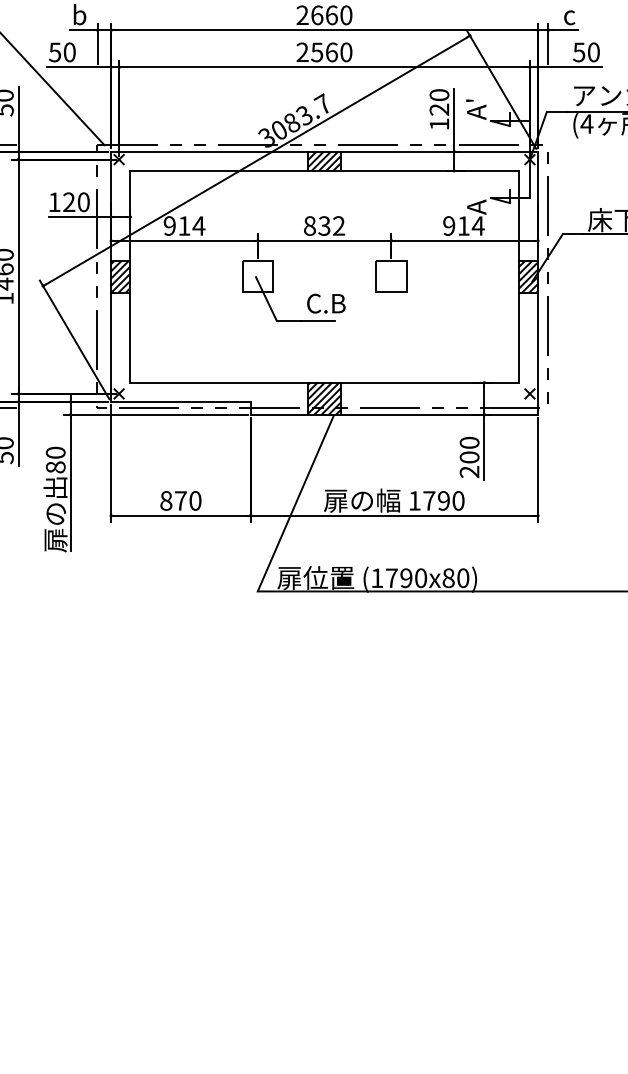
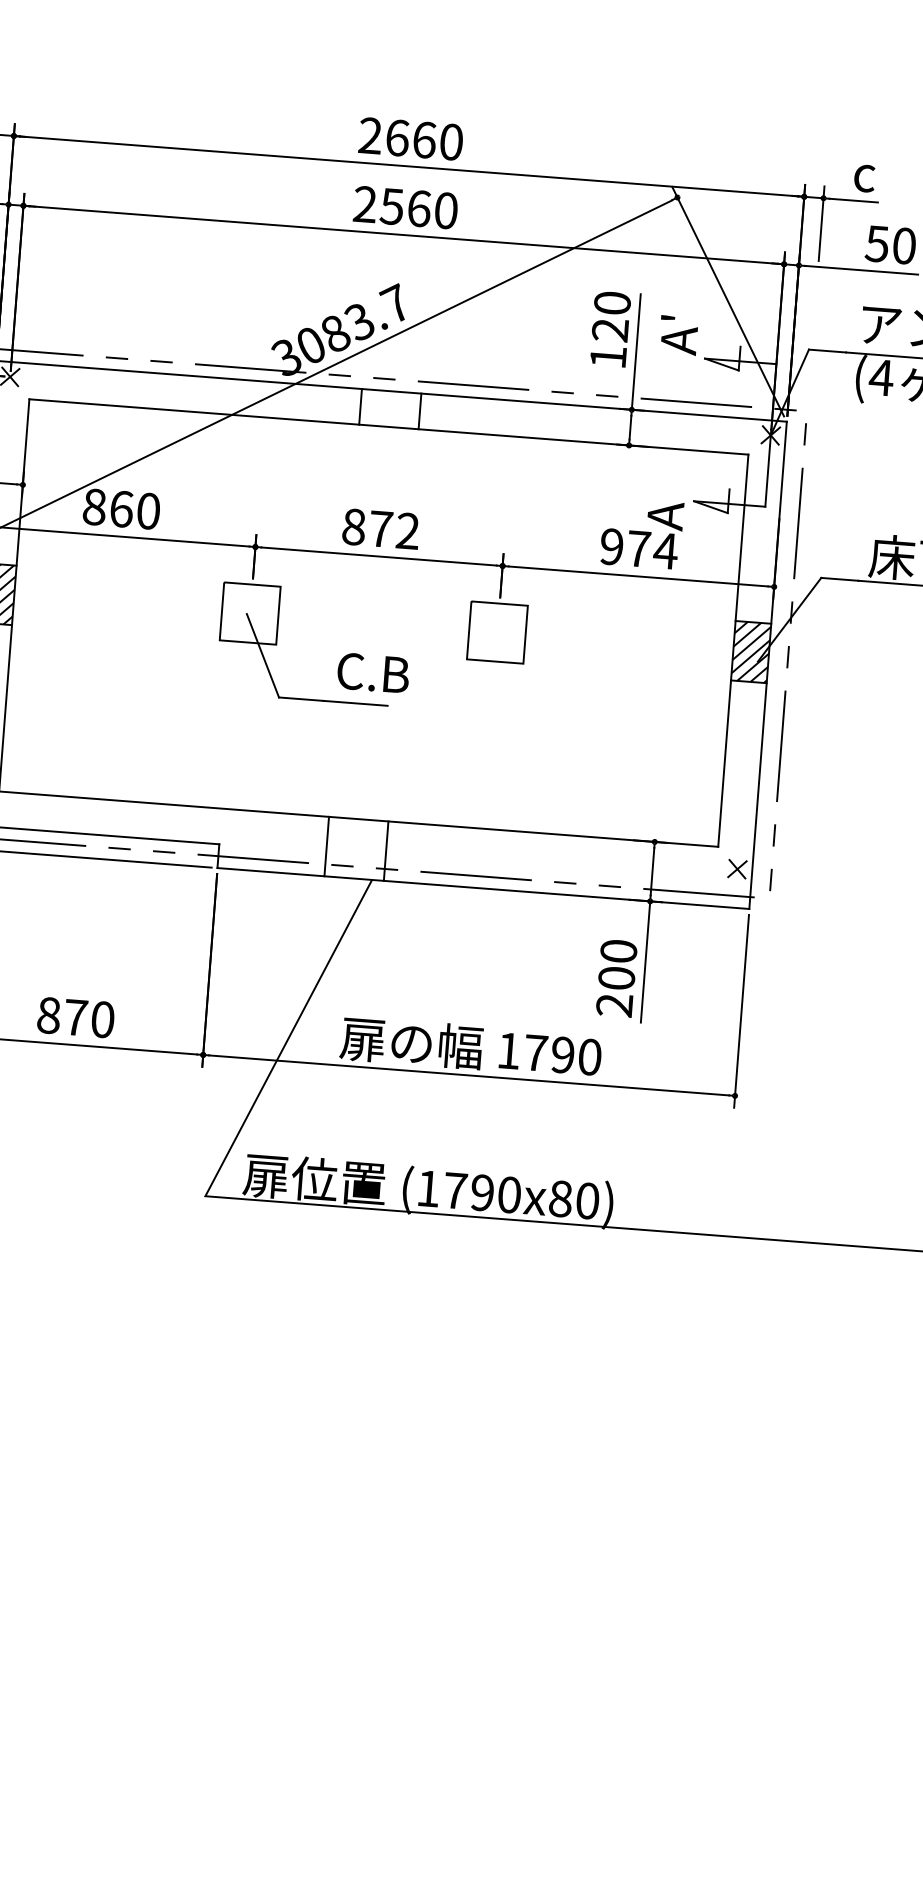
hatch: (324, 160) -> (390, 407), removed
text: (184, 225) -> (121, 508), 914 -> 860
text: (324, 225) -> (381, 528), 832 -> 872
text: (463, 225) -> (638, 547), 914 -> 974
hatch: (324, 398) -> (356, 848), removed

